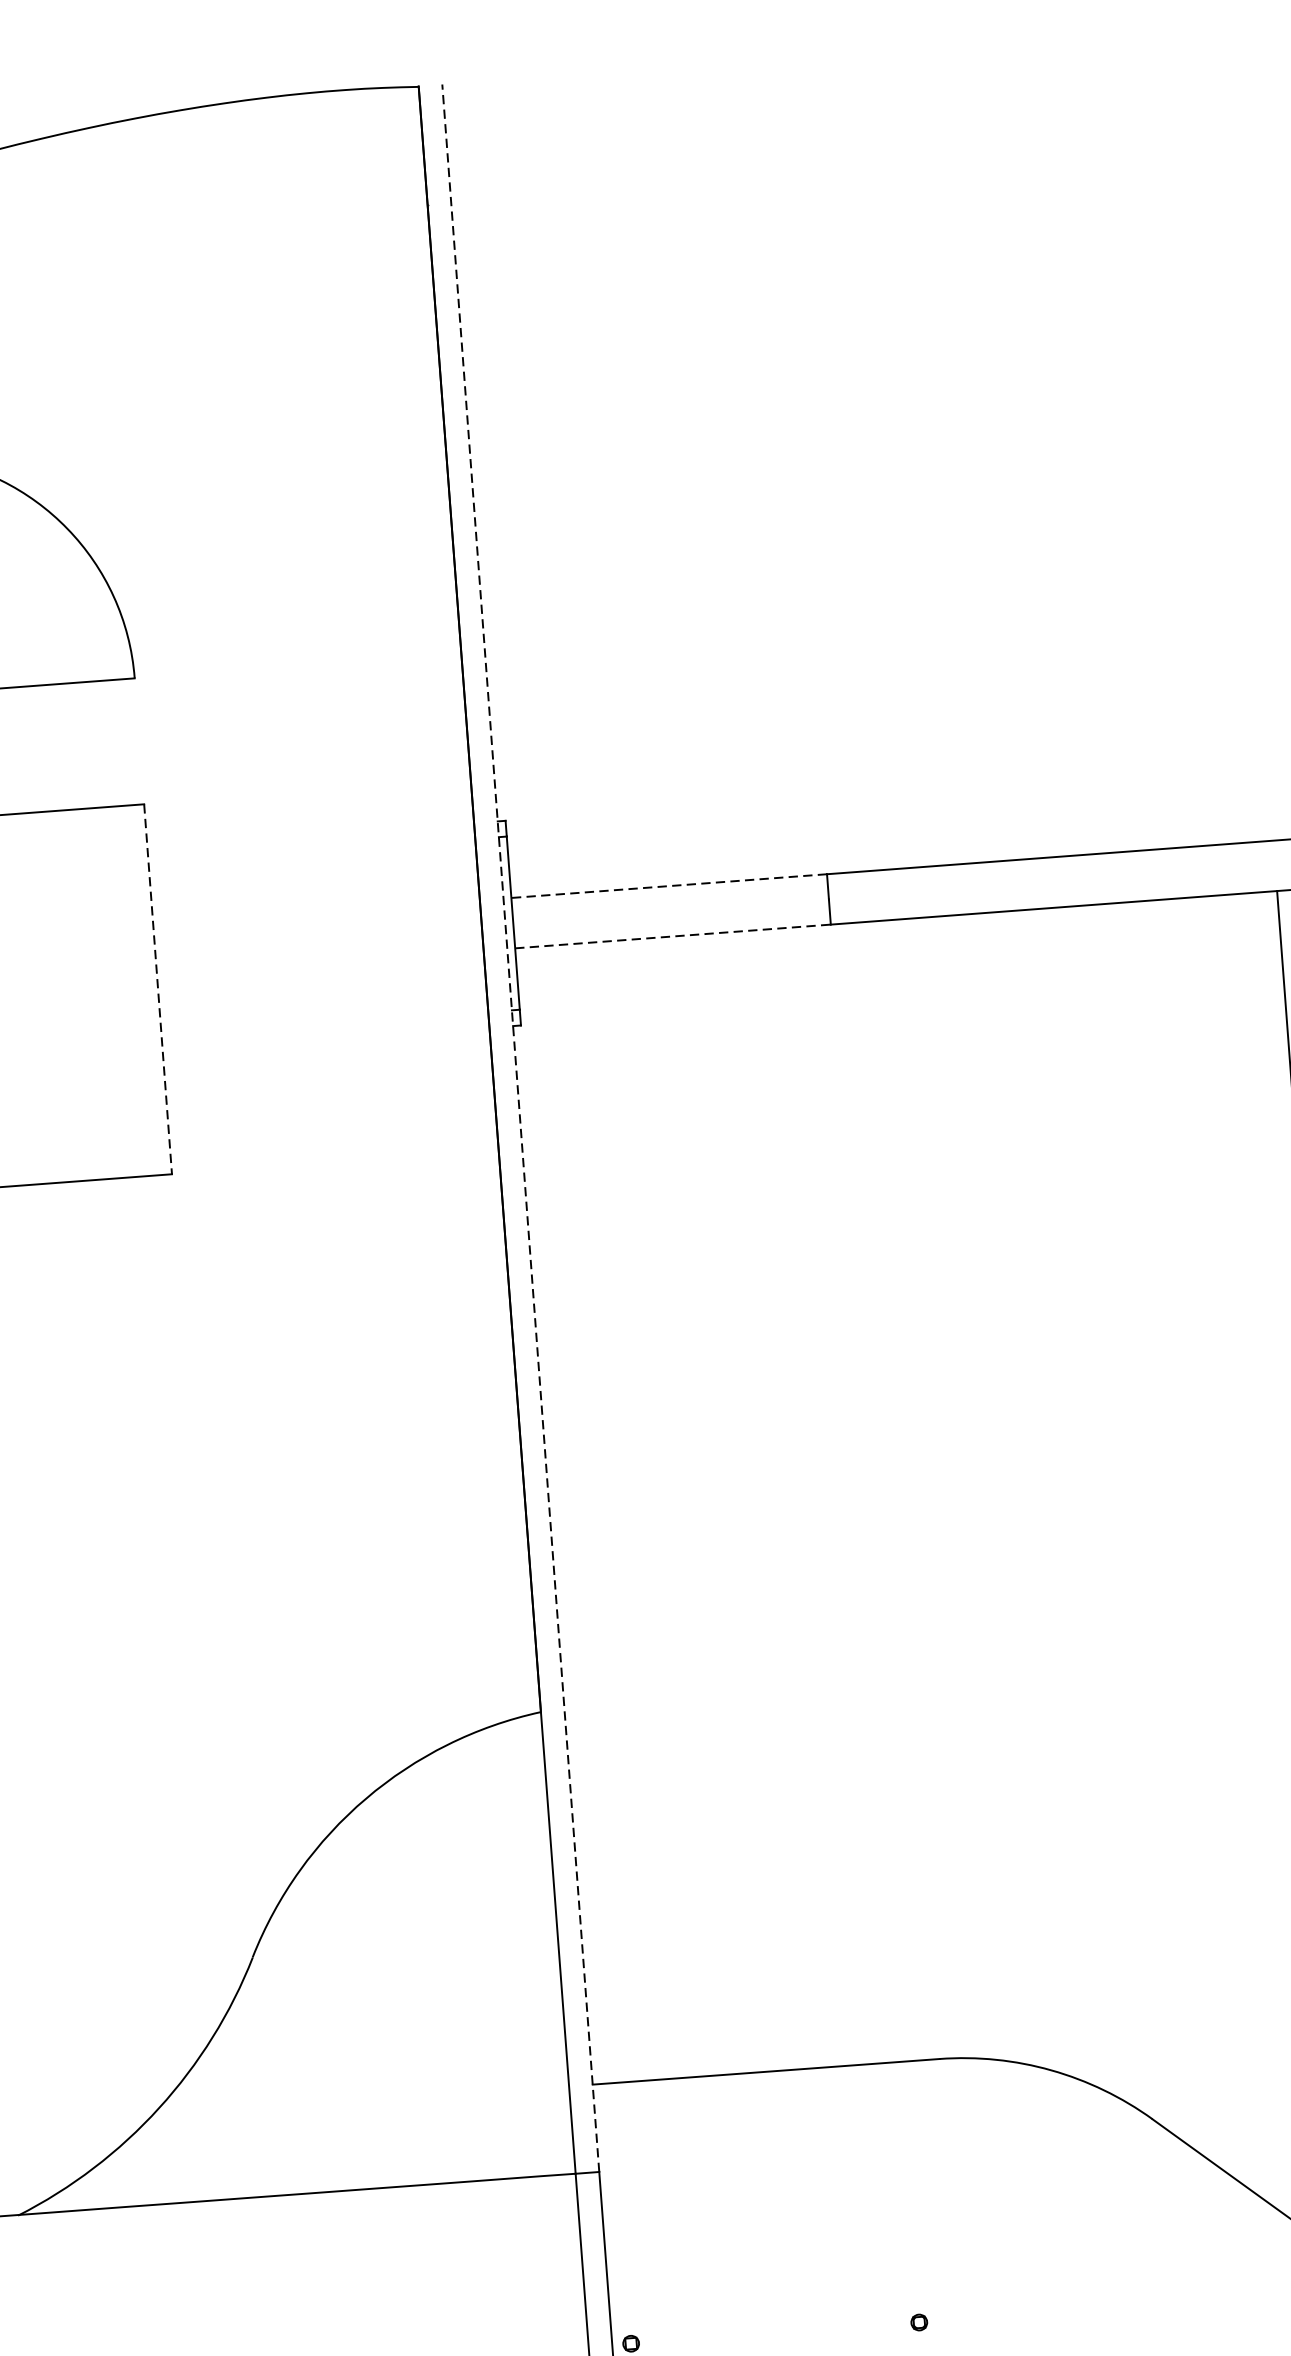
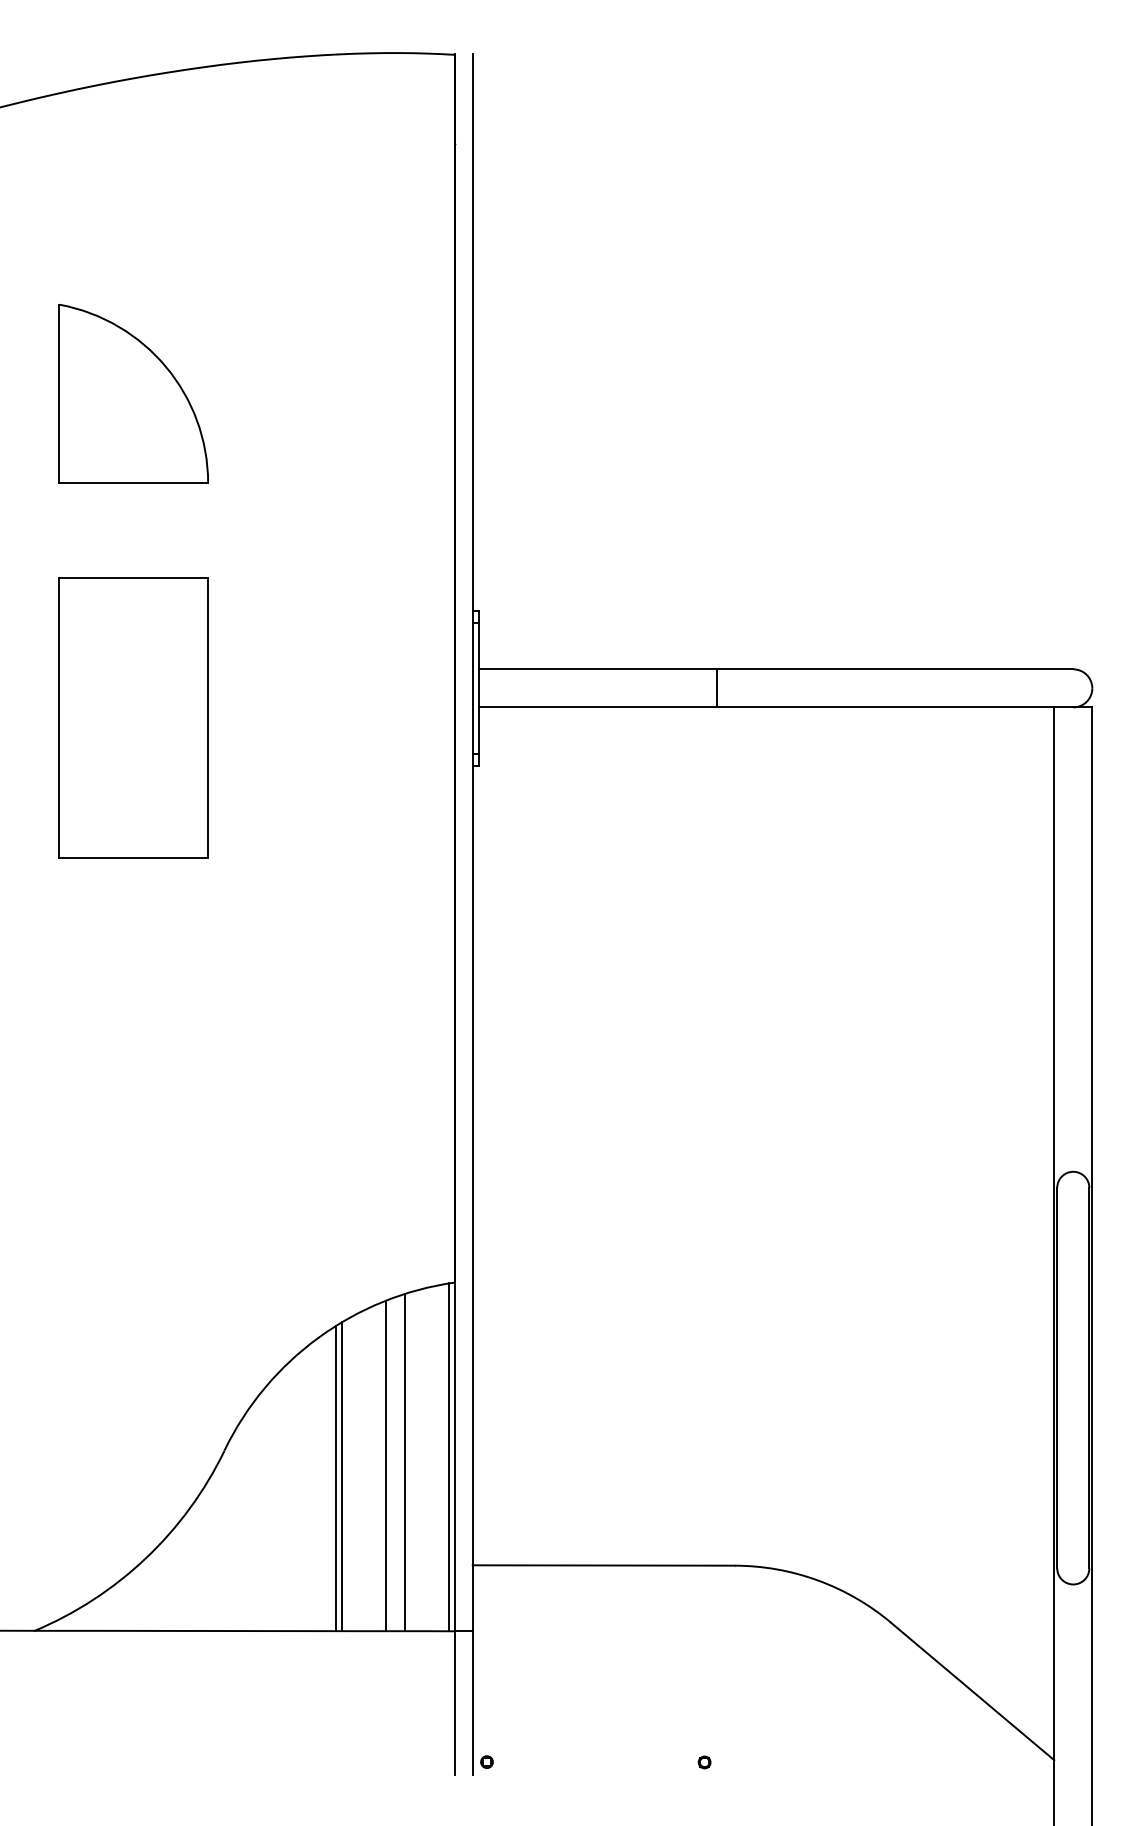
line: (668, 886) -> (597, 669), dashed -> solid
line: (673, 936) -> (598, 707), dashed -> solid
line: (158, 988) -> (208, 717), dashed -> solid
line: (520, 1127) -> (472, 842), dashed -> solid
line: (549, 1944) -> (448, 1457), added
line: (492, 1955) -> (404, 1462), added
line: (467, 1961) -> (385, 1465), added
line: (410, 1980) -> (341, 1476), added
line: (402, 1983) -> (335, 1478), added

